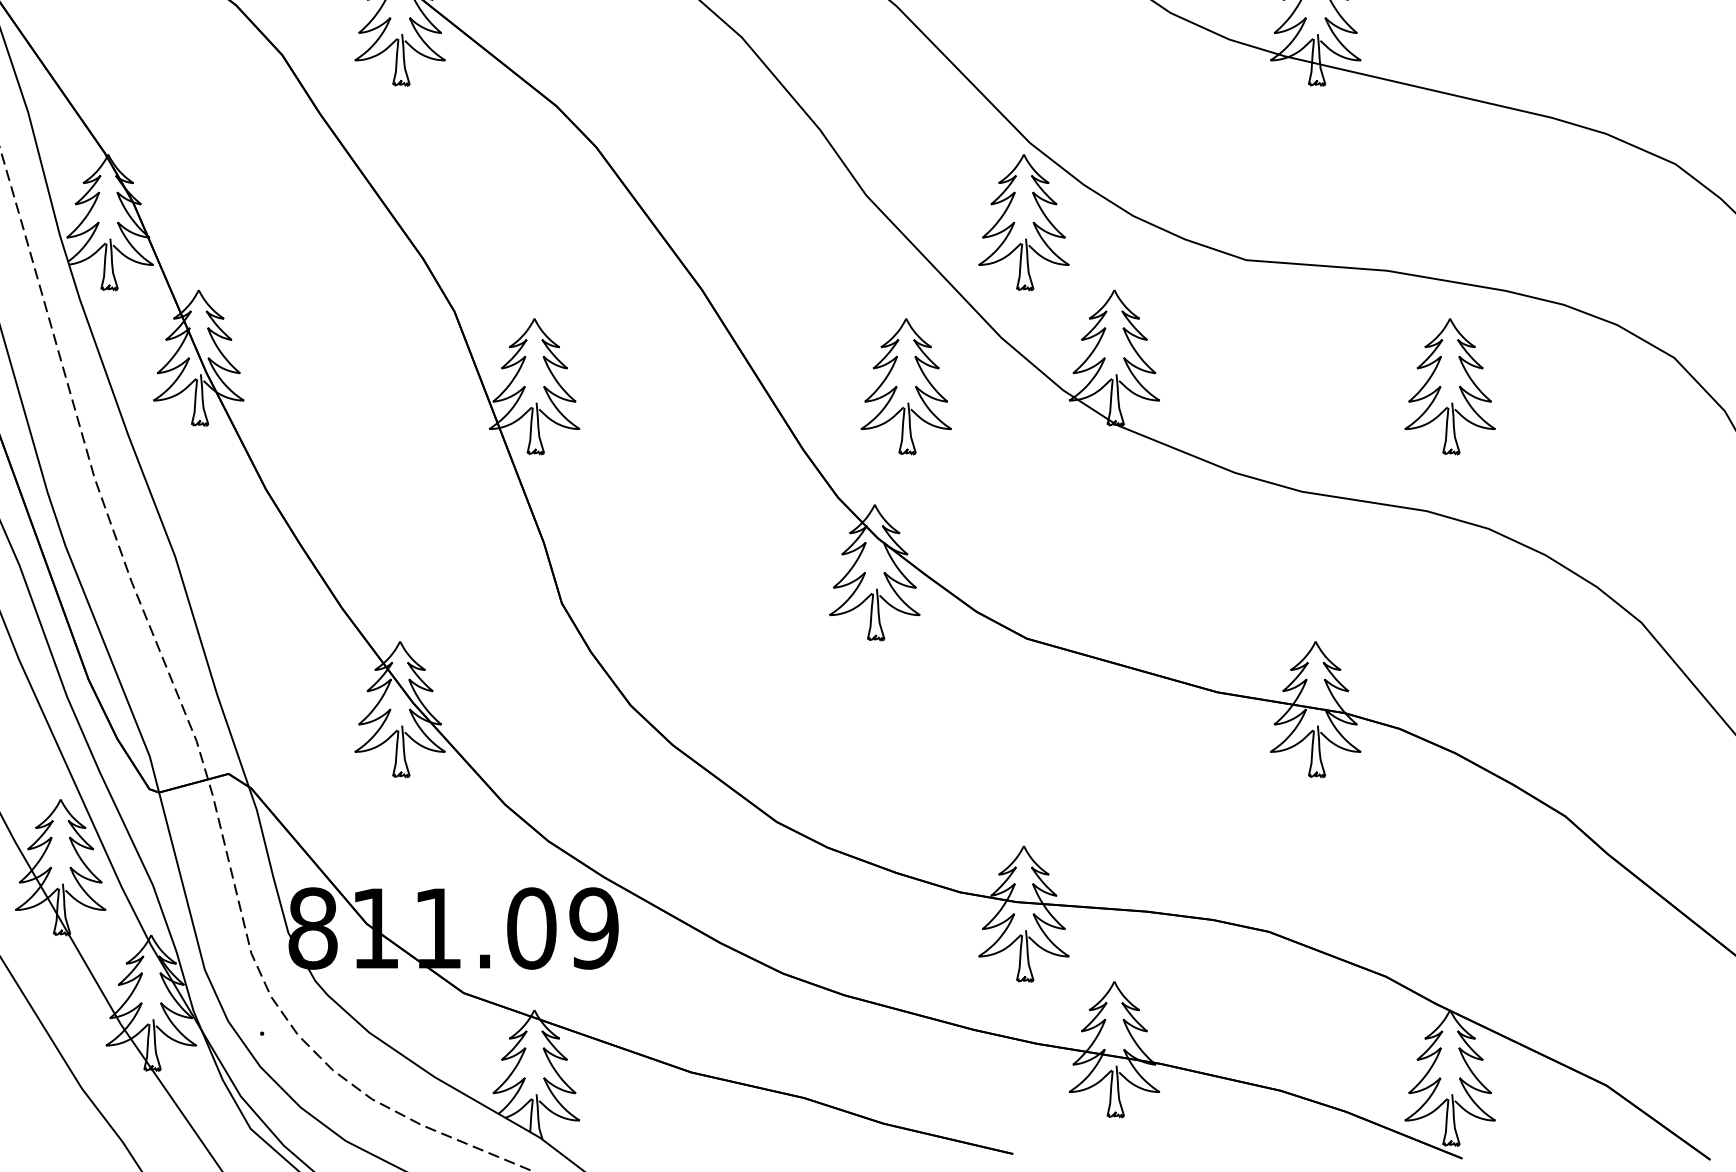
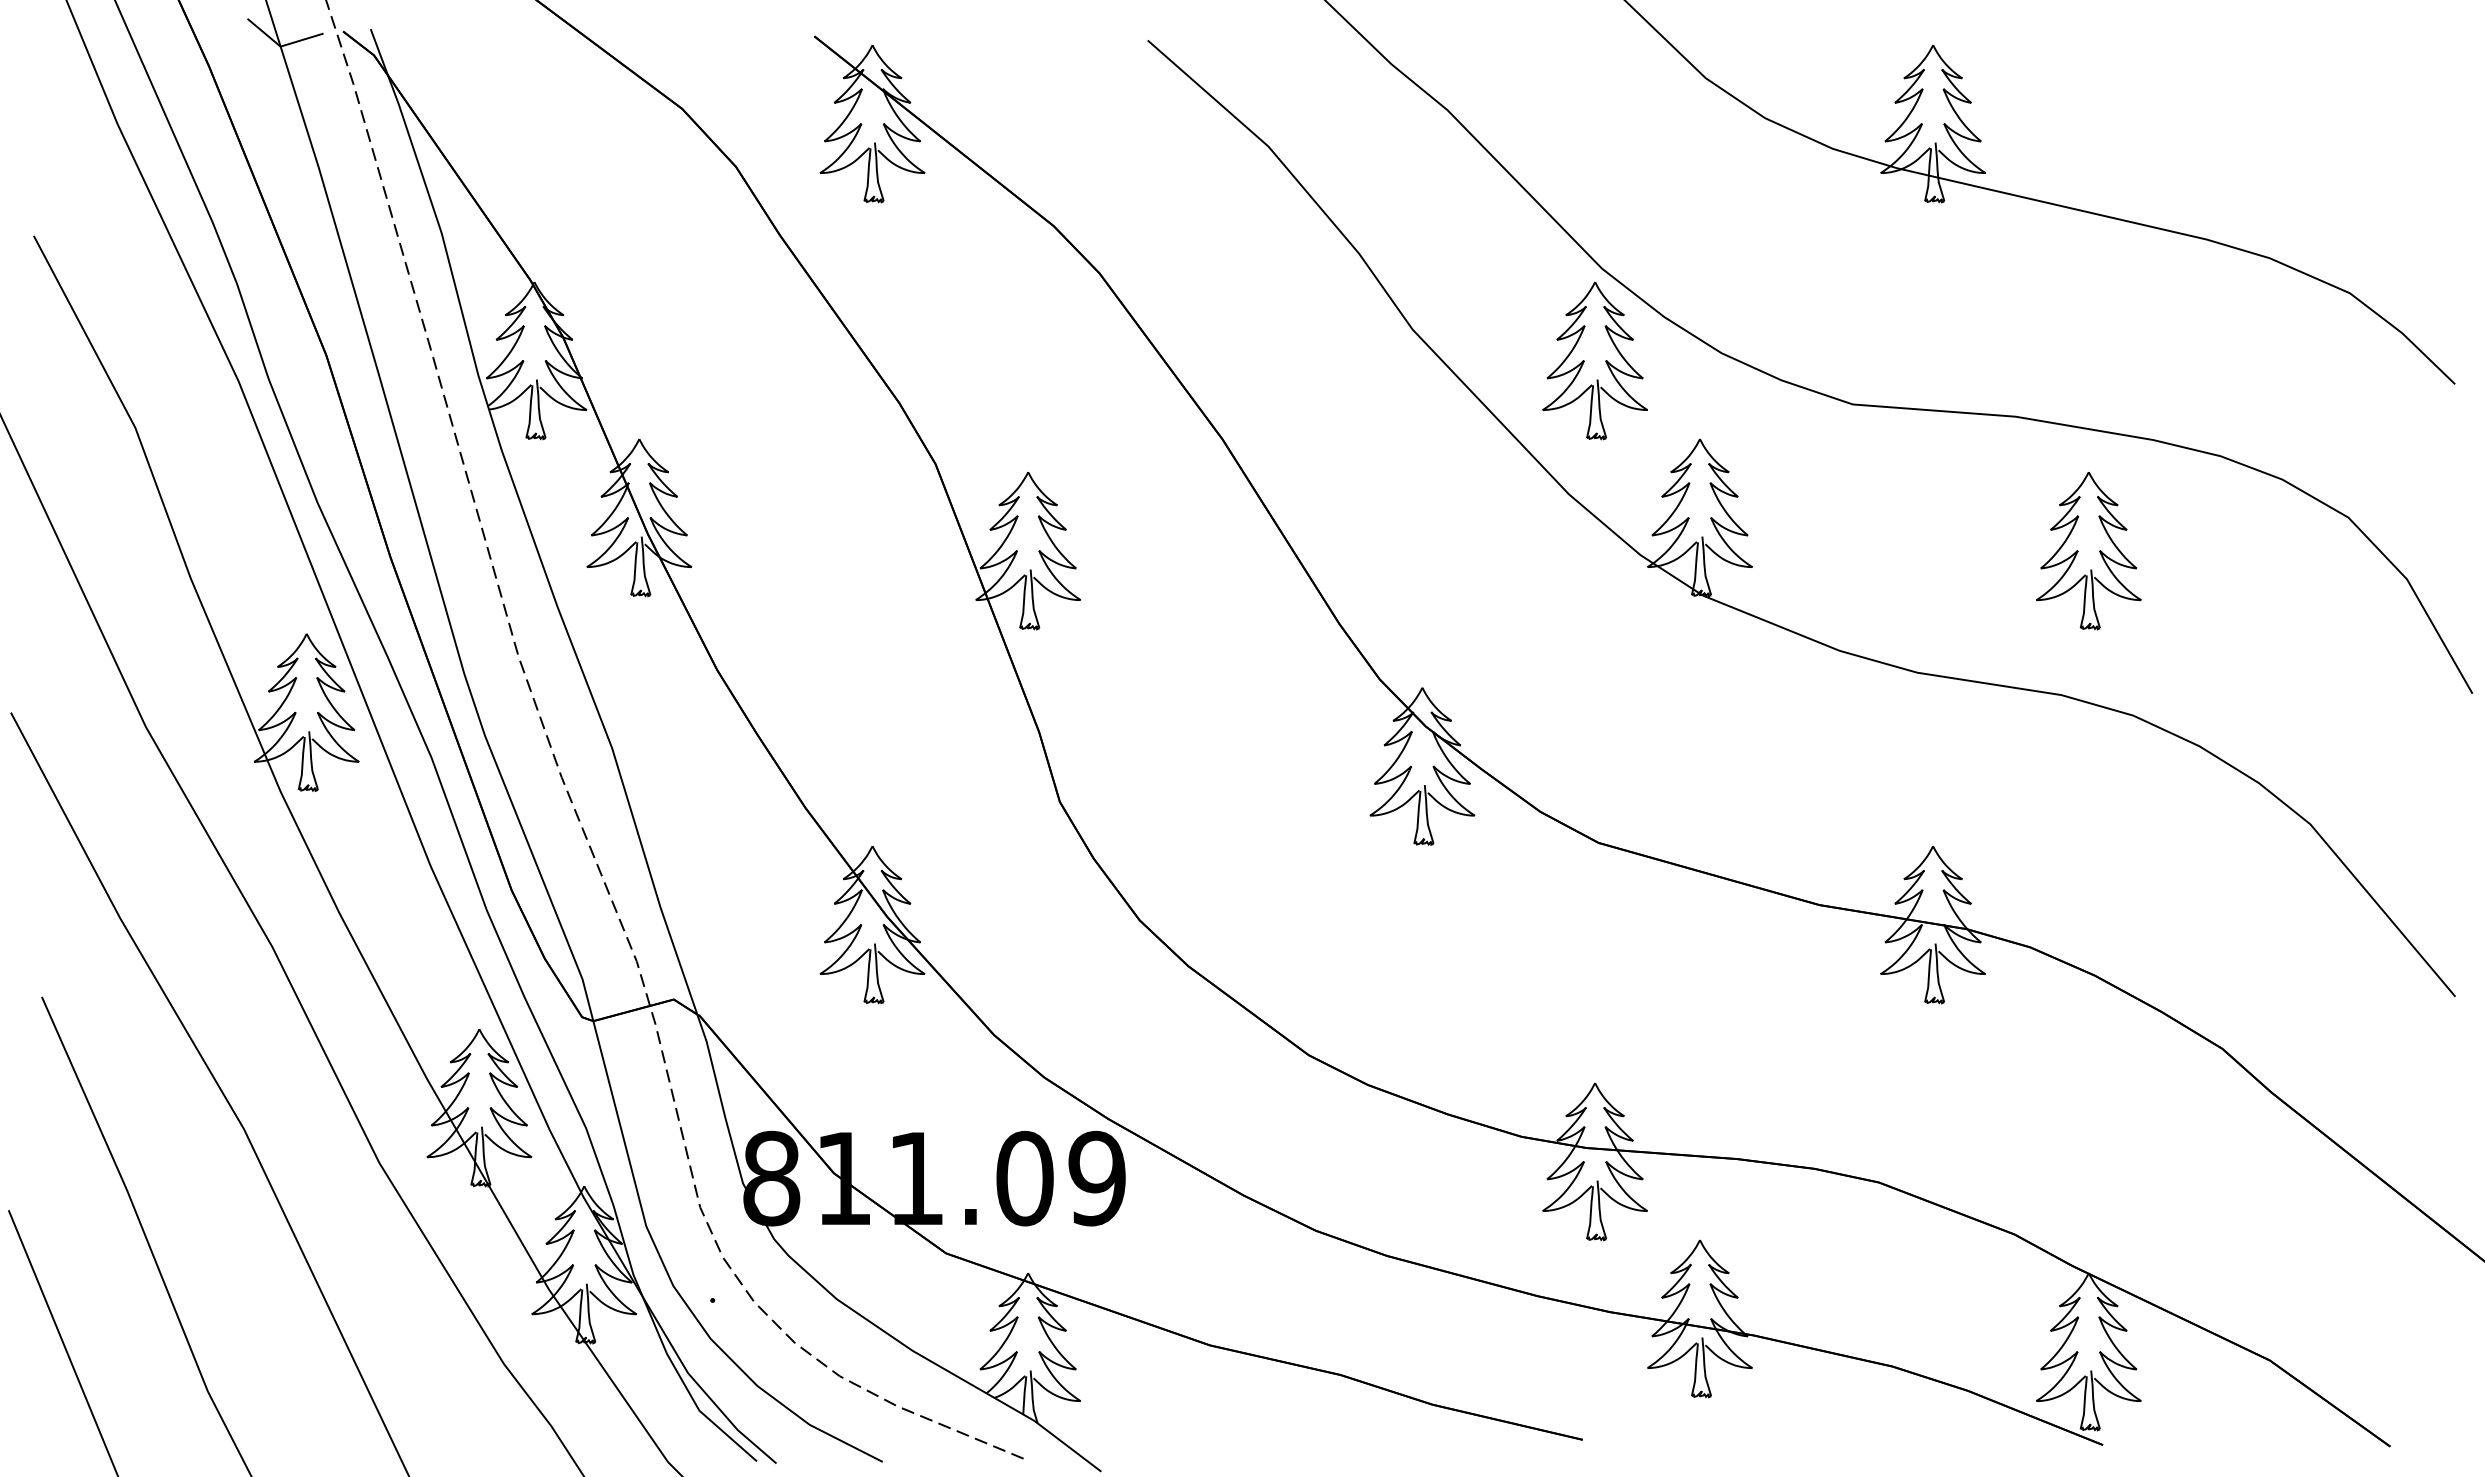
part: (897, 387) -> (1448, 551), removed

